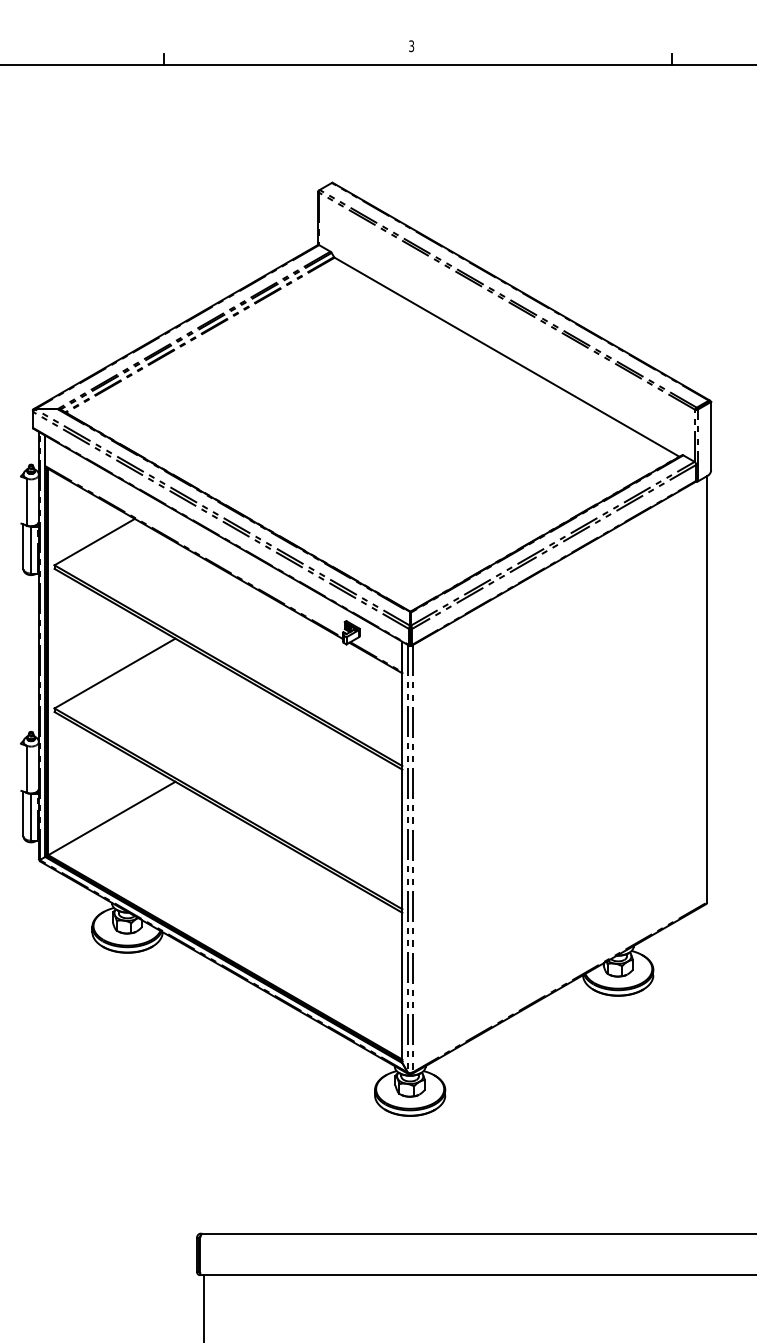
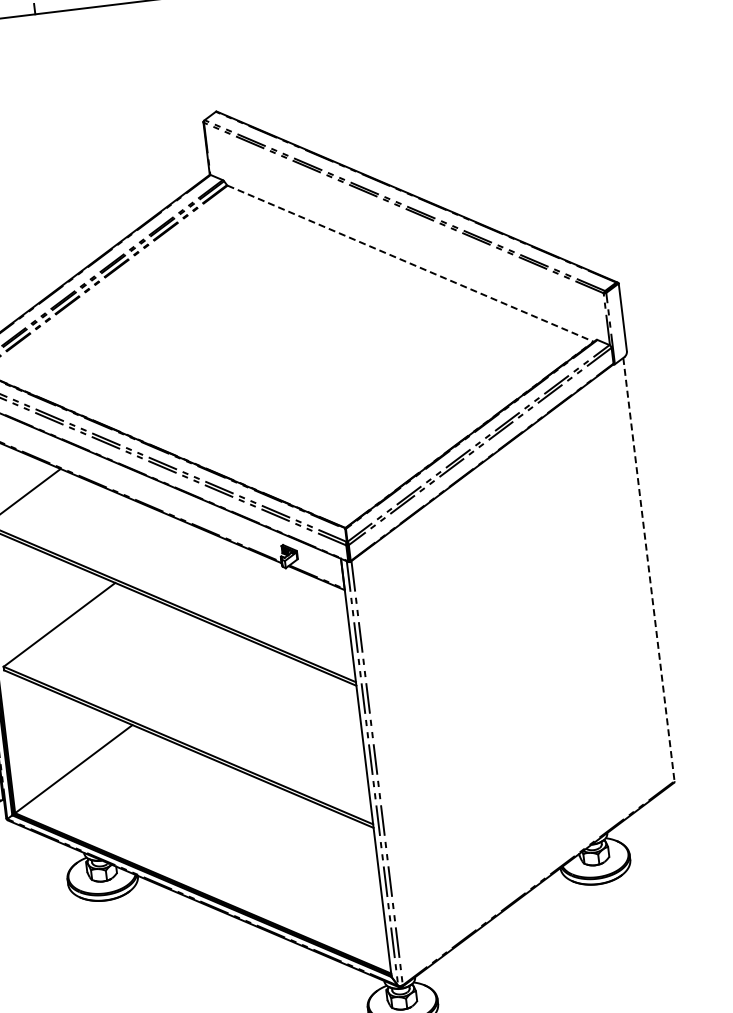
line: (506, 357) -> (410, 264), solid -> dashed
line: (706, 690) -> (648, 570), solid -> dashed

